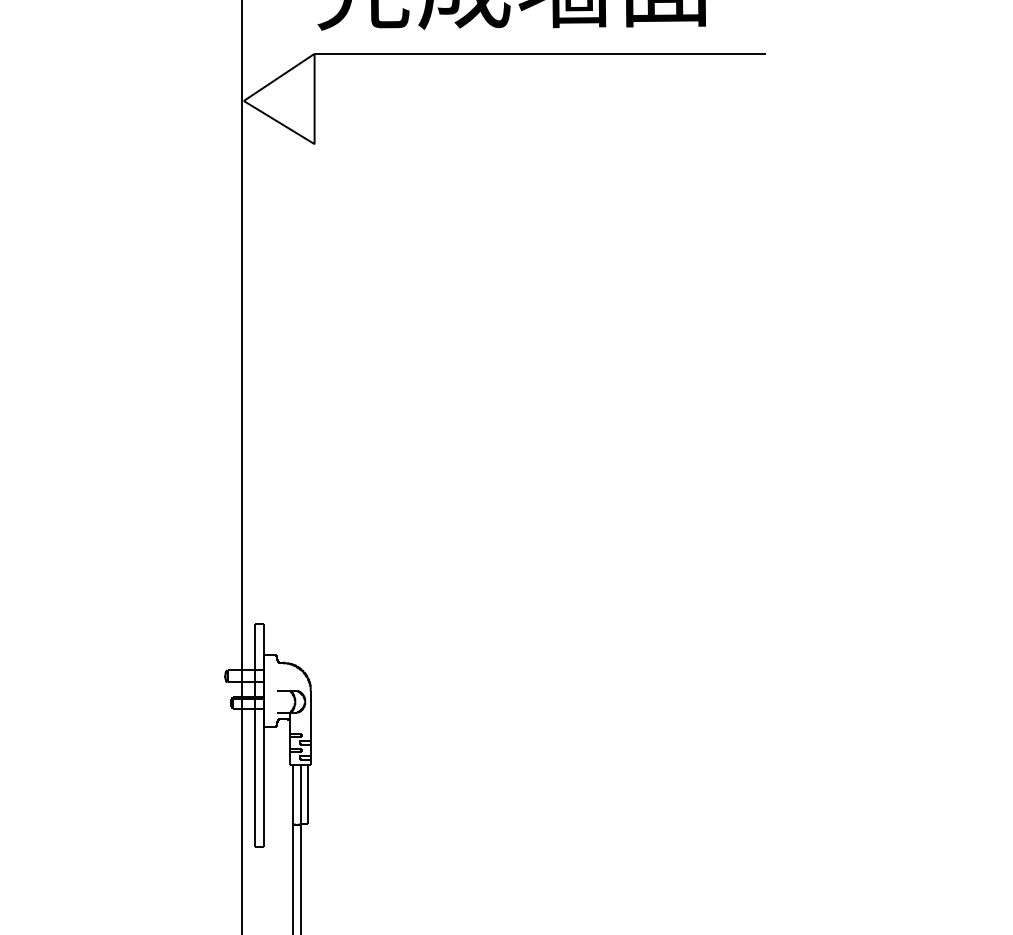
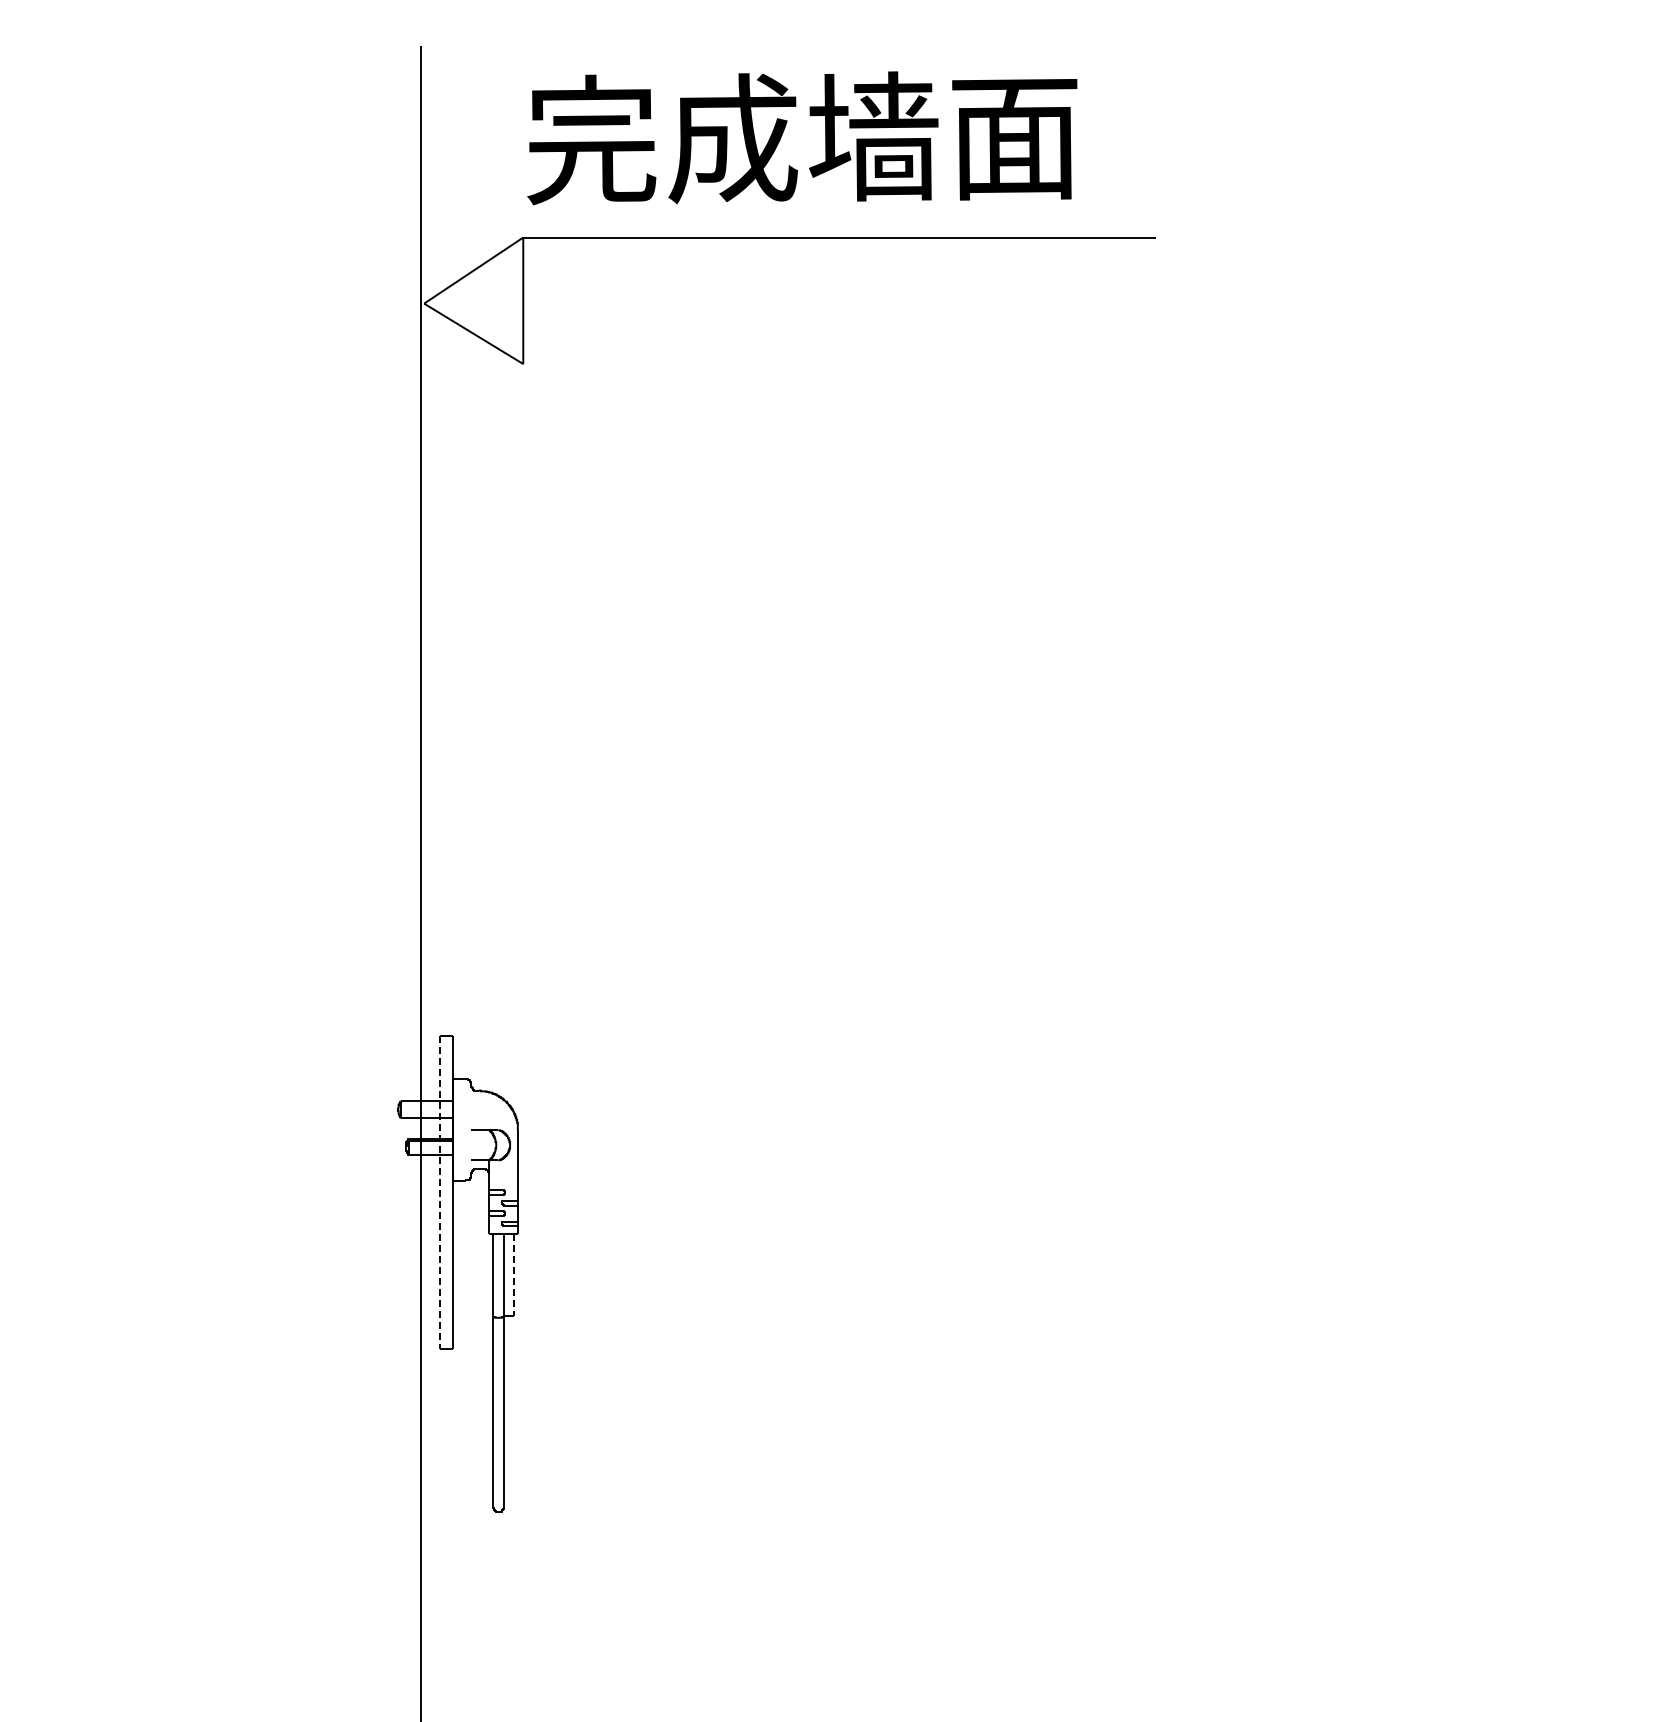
line: (254, 735) -> (439, 1192), solid -> dashed
line: (307, 794) -> (513, 1275), solid -> dashed

